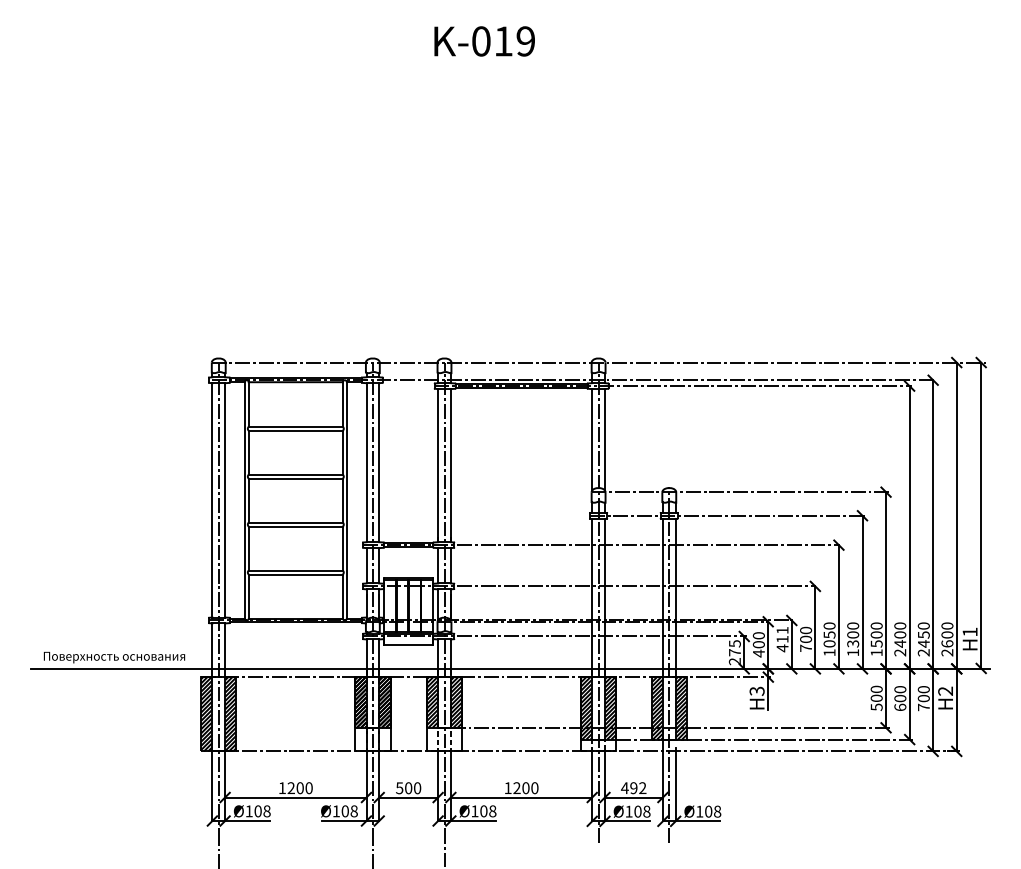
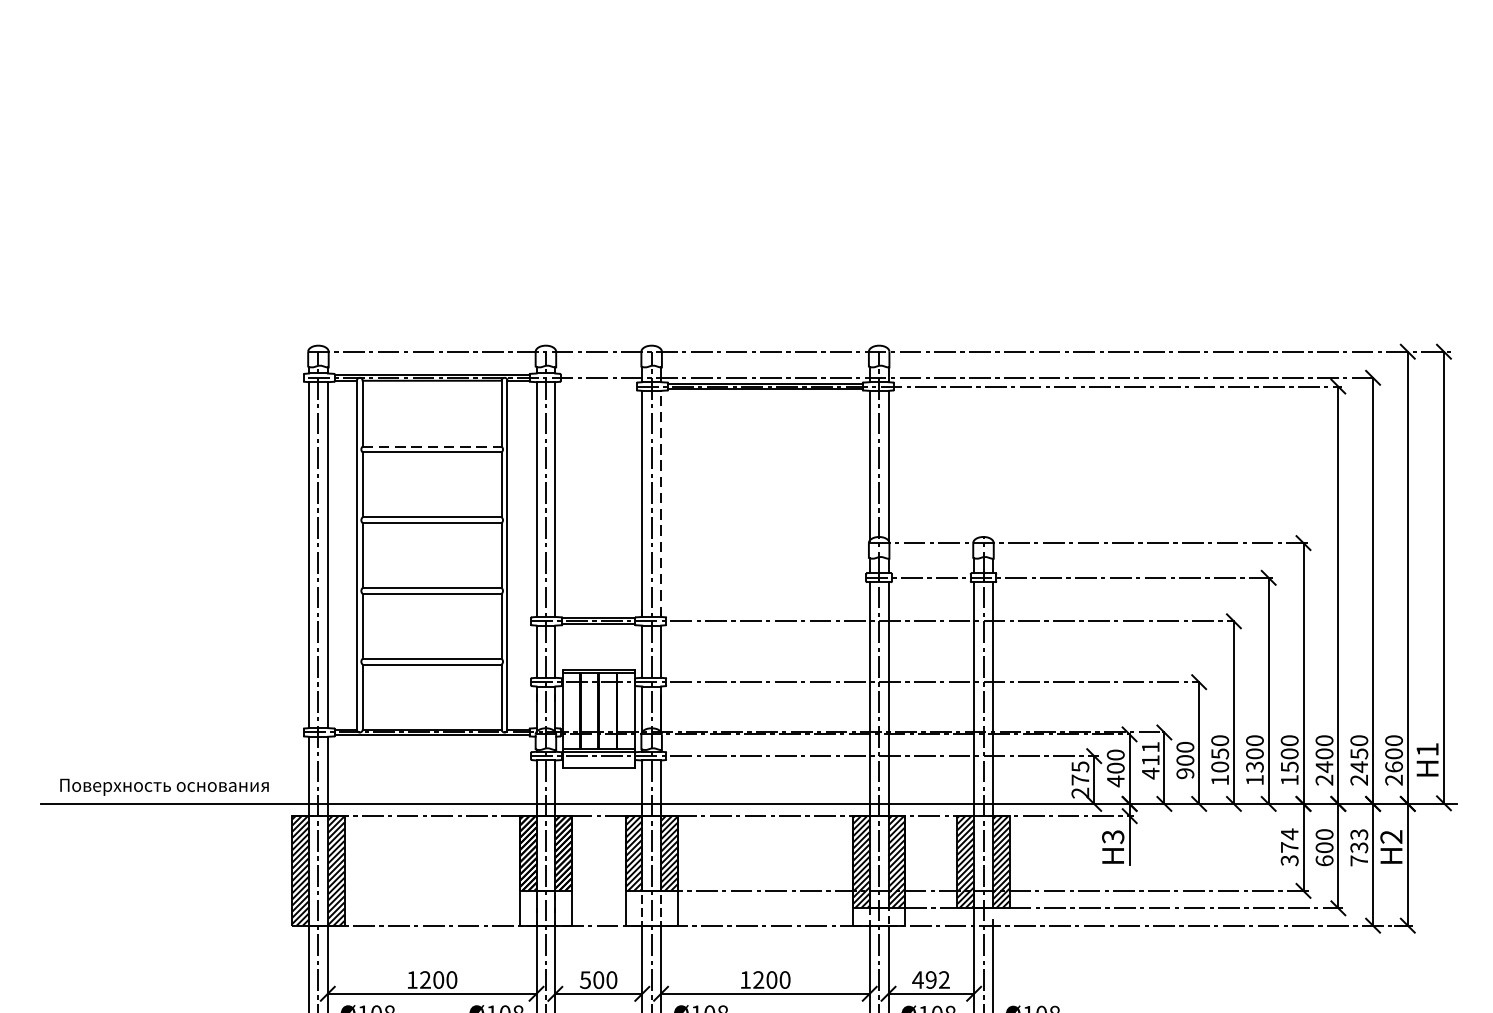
line: (296, 426) -> (433, 446), solid -> dashed
line: (450, 465) -> (660, 503), solid -> dashed
text: (806, 647) -> (1186, 772), 700 -> 900
text: (923, 694) -> (1358, 841), 700 -> 733
text: (876, 697) -> (1289, 846), 500 -> 374

